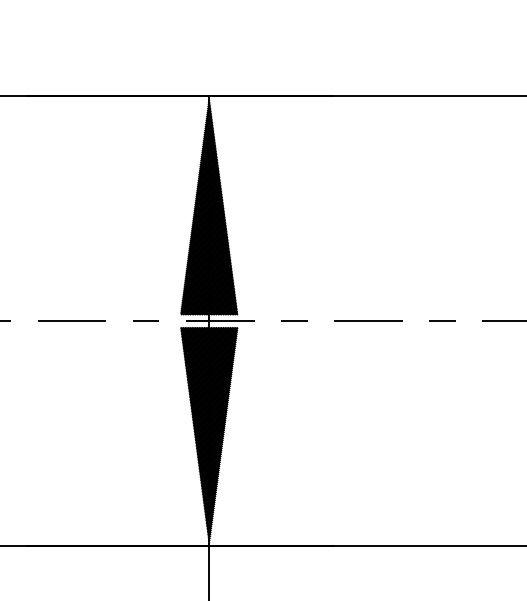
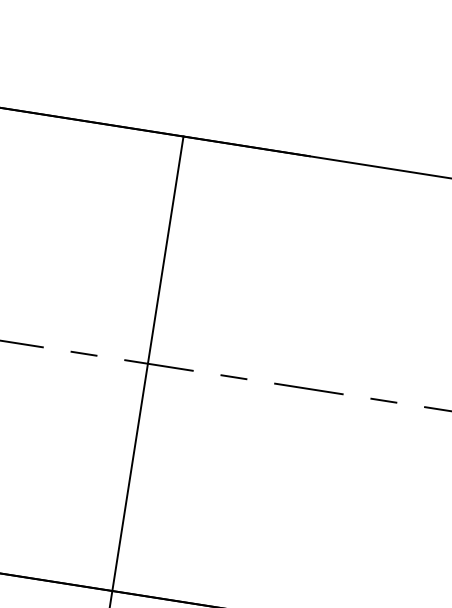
hatch: (208, 205) -> (165, 246), removed
hatch: (209, 436) -> (129, 480), removed

